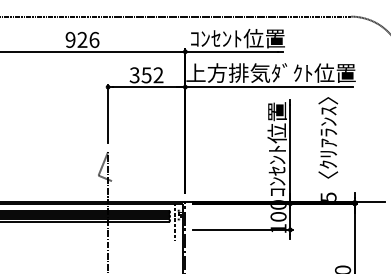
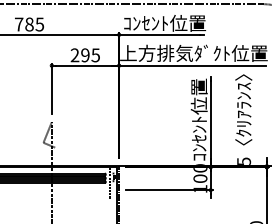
text: (82, 39) -> (29, 24), 926 -> 785
text: (146, 75) -> (85, 55), 352 -> 295

